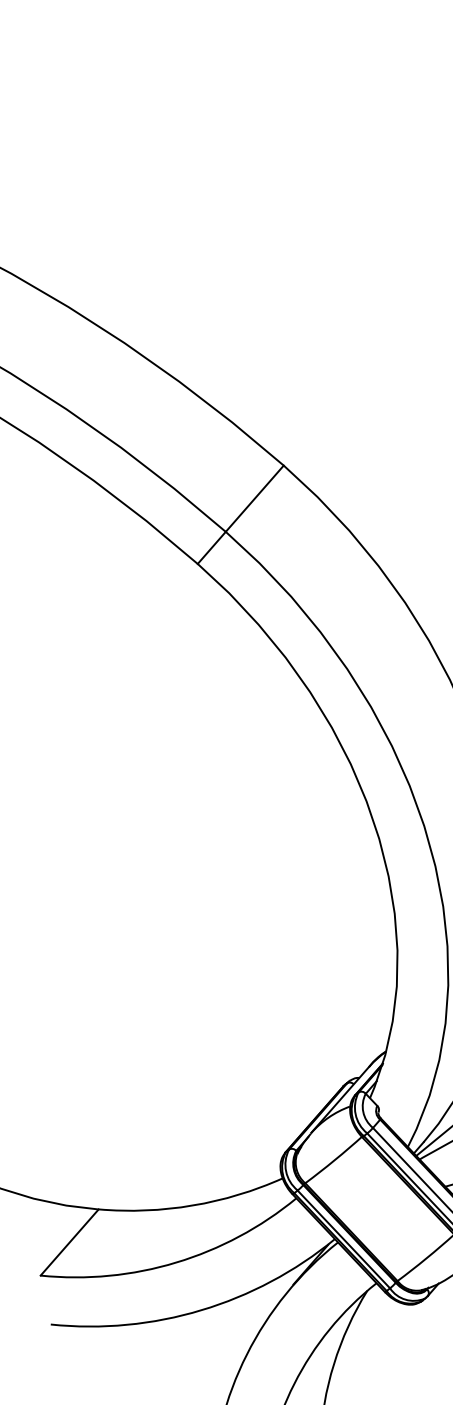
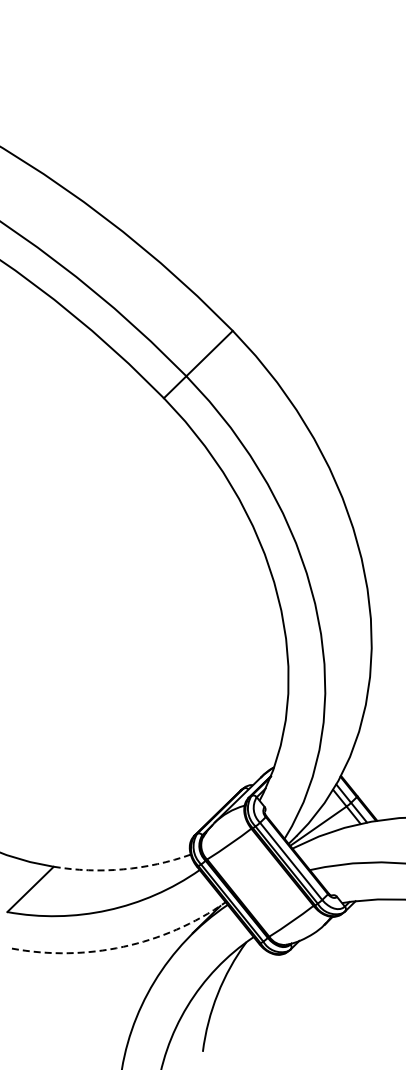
arc: (193, 1205) -> (123, 869), solid -> dashed
arc: (201, 1309) -> (123, 946), solid -> dashed

